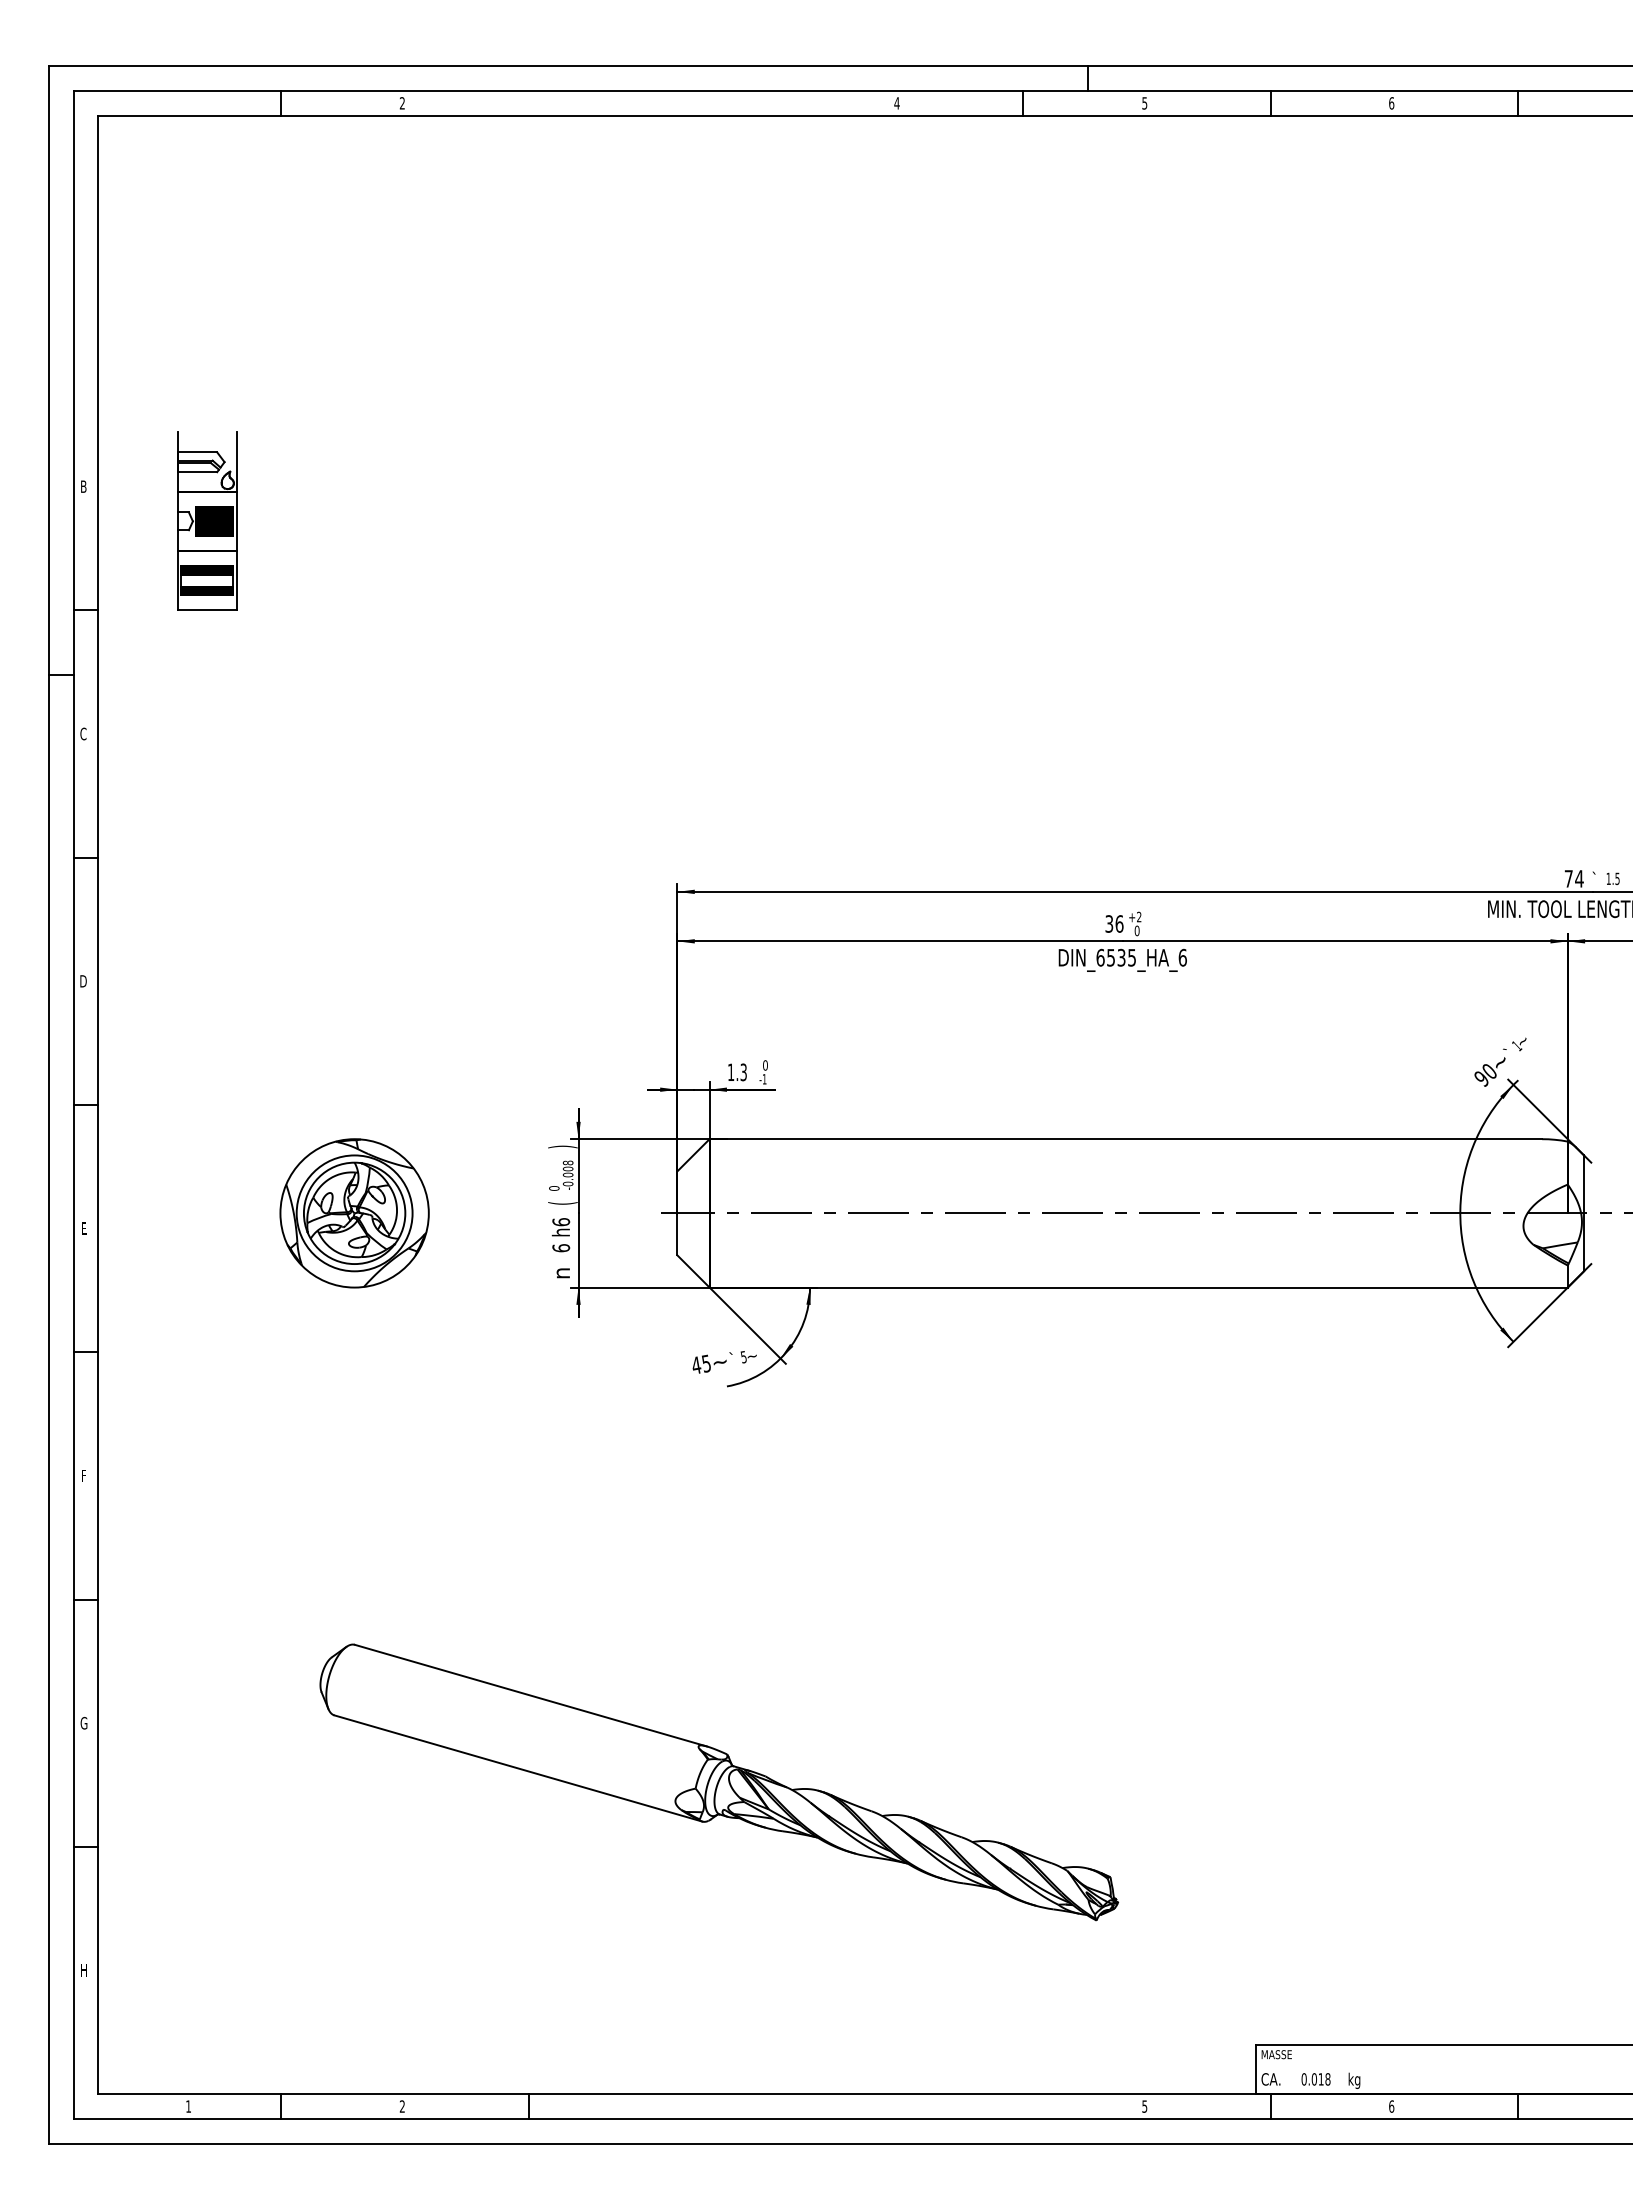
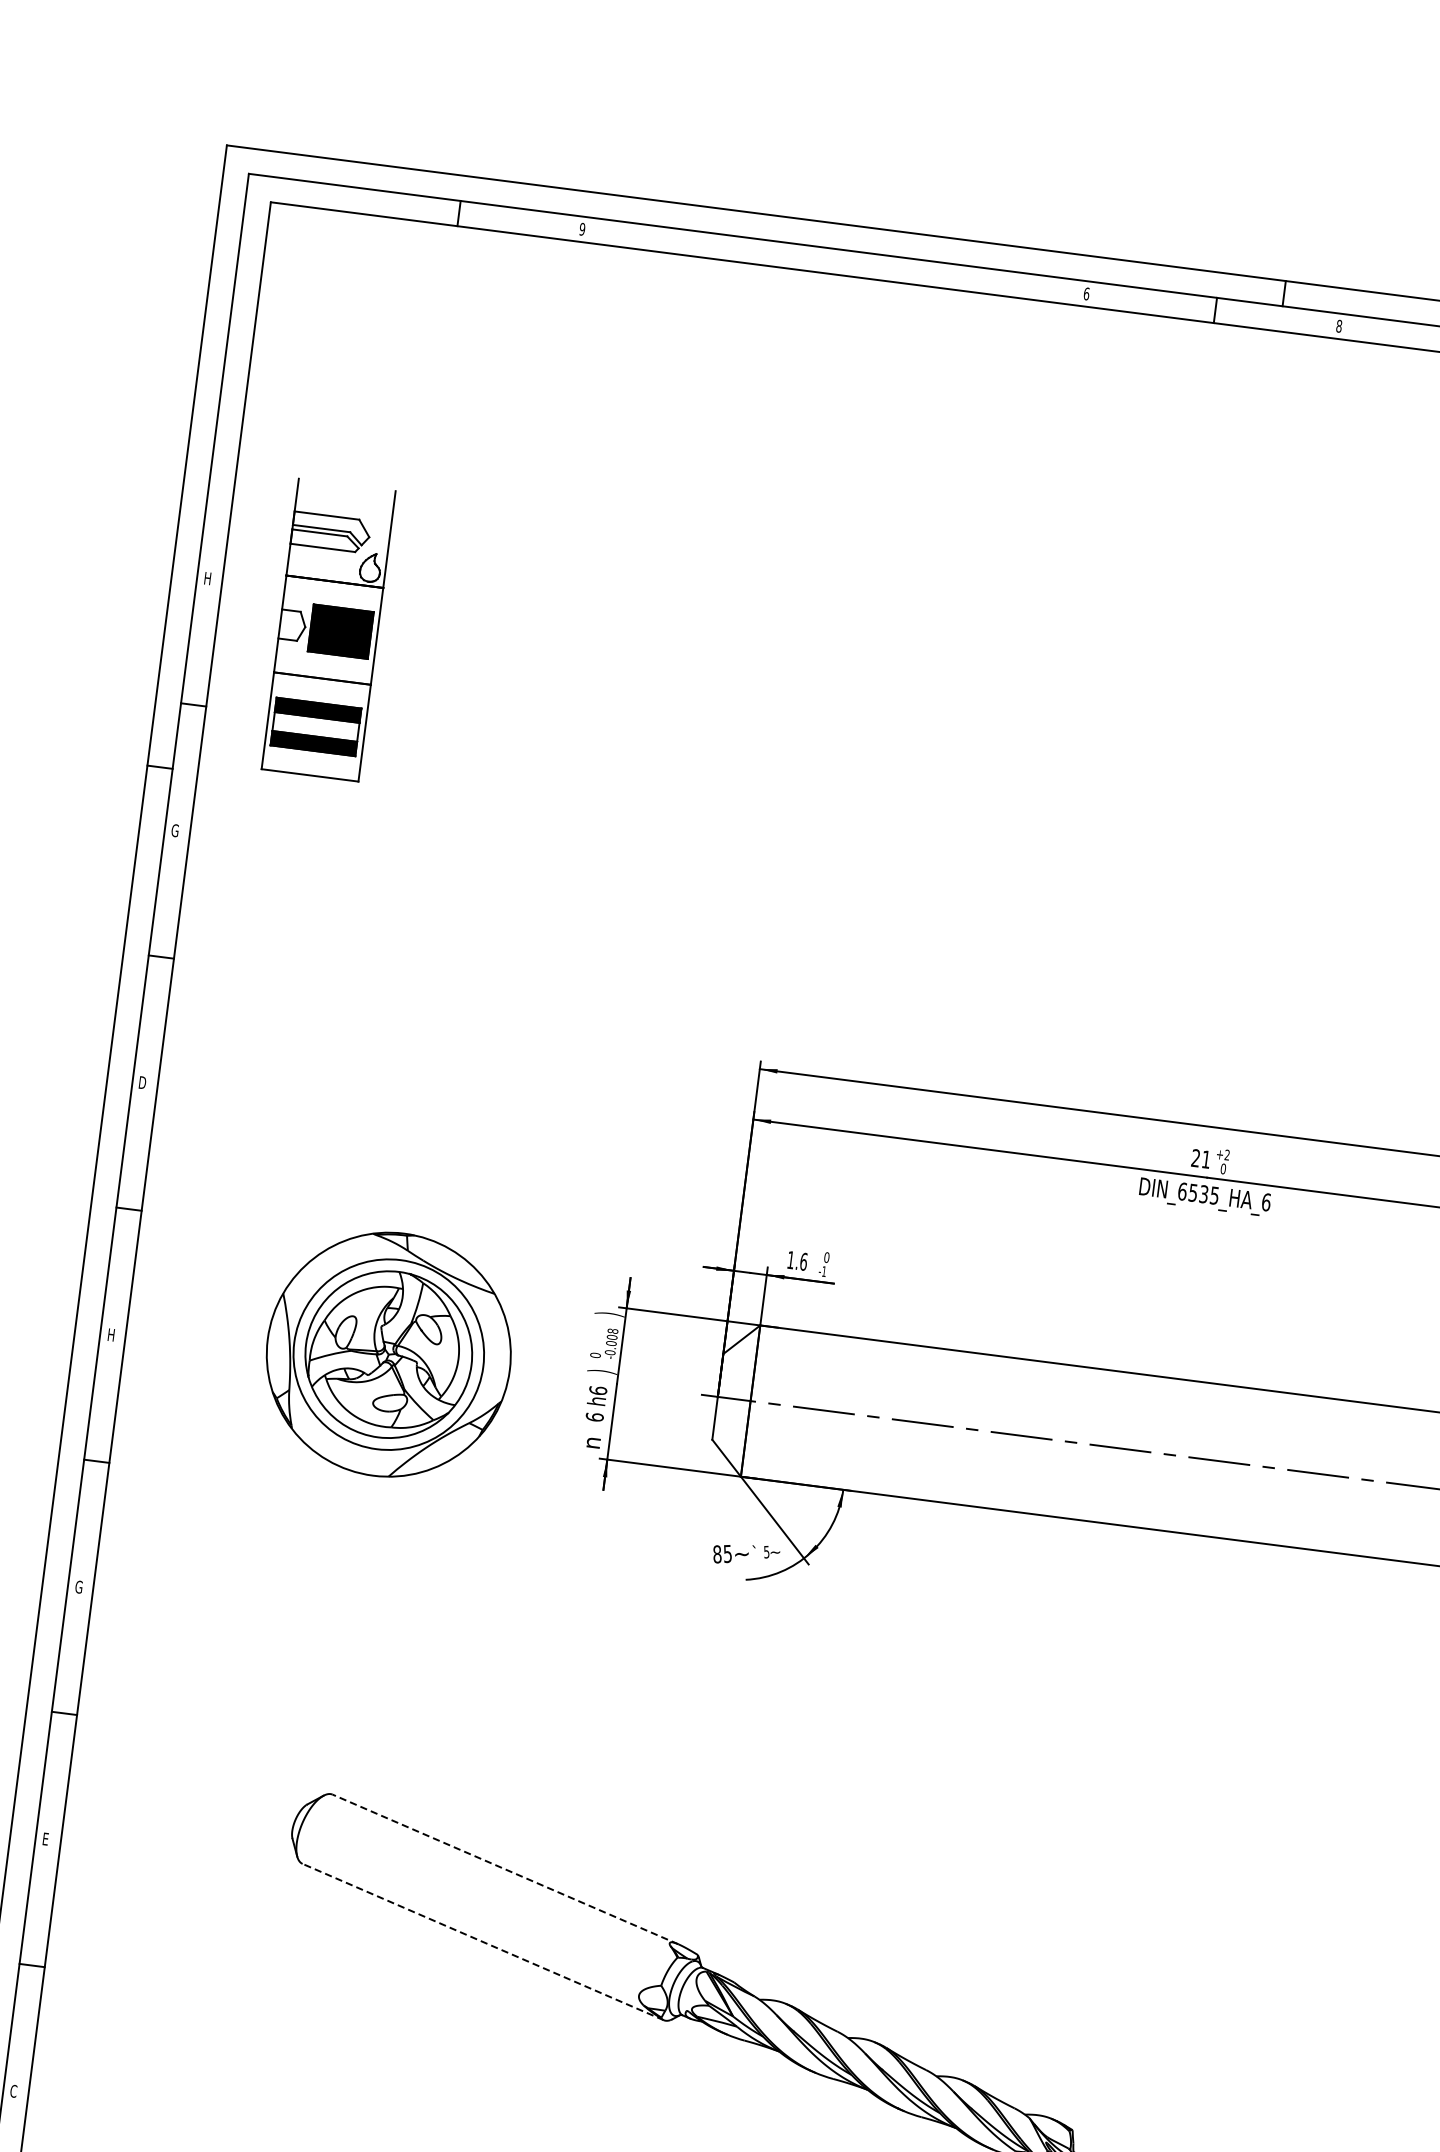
text: (402, 103) -> (582, 229), 2 -> 9
text: (896, 103) -> (1086, 294), 4 -> 6
text: (1144, 103) -> (1338, 326), 5 -> 8
text: (83, 486) -> (207, 578), B -> H
part: (207, 520) -> (329, 629), size x1.6
text: (85, 733) -> (177, 830), C -> G
text: (1114, 923) -> (1201, 1158), 36 -> 21
text: (743, 1072) -> (803, 1261), 1.3 -> 1.6
text: (562, 1203) -> (601, 1371), ( -> )
part: (354, 1213) -> (388, 1354), size x1.6
text: (84, 1228) -> (111, 1334), E -> H
text: (696, 1365) -> (717, 1554), 45 -> 85
text: (84, 1475) -> (79, 1586), F -> G
line: (530, 1695) -> (505, 1869), solid -> dashed
text: (83, 1722) -> (45, 1838), G -> E
line: (517, 1768) -> (482, 1941), solid -> dashed
text: (83, 1970) -> (13, 2091), H -> C

